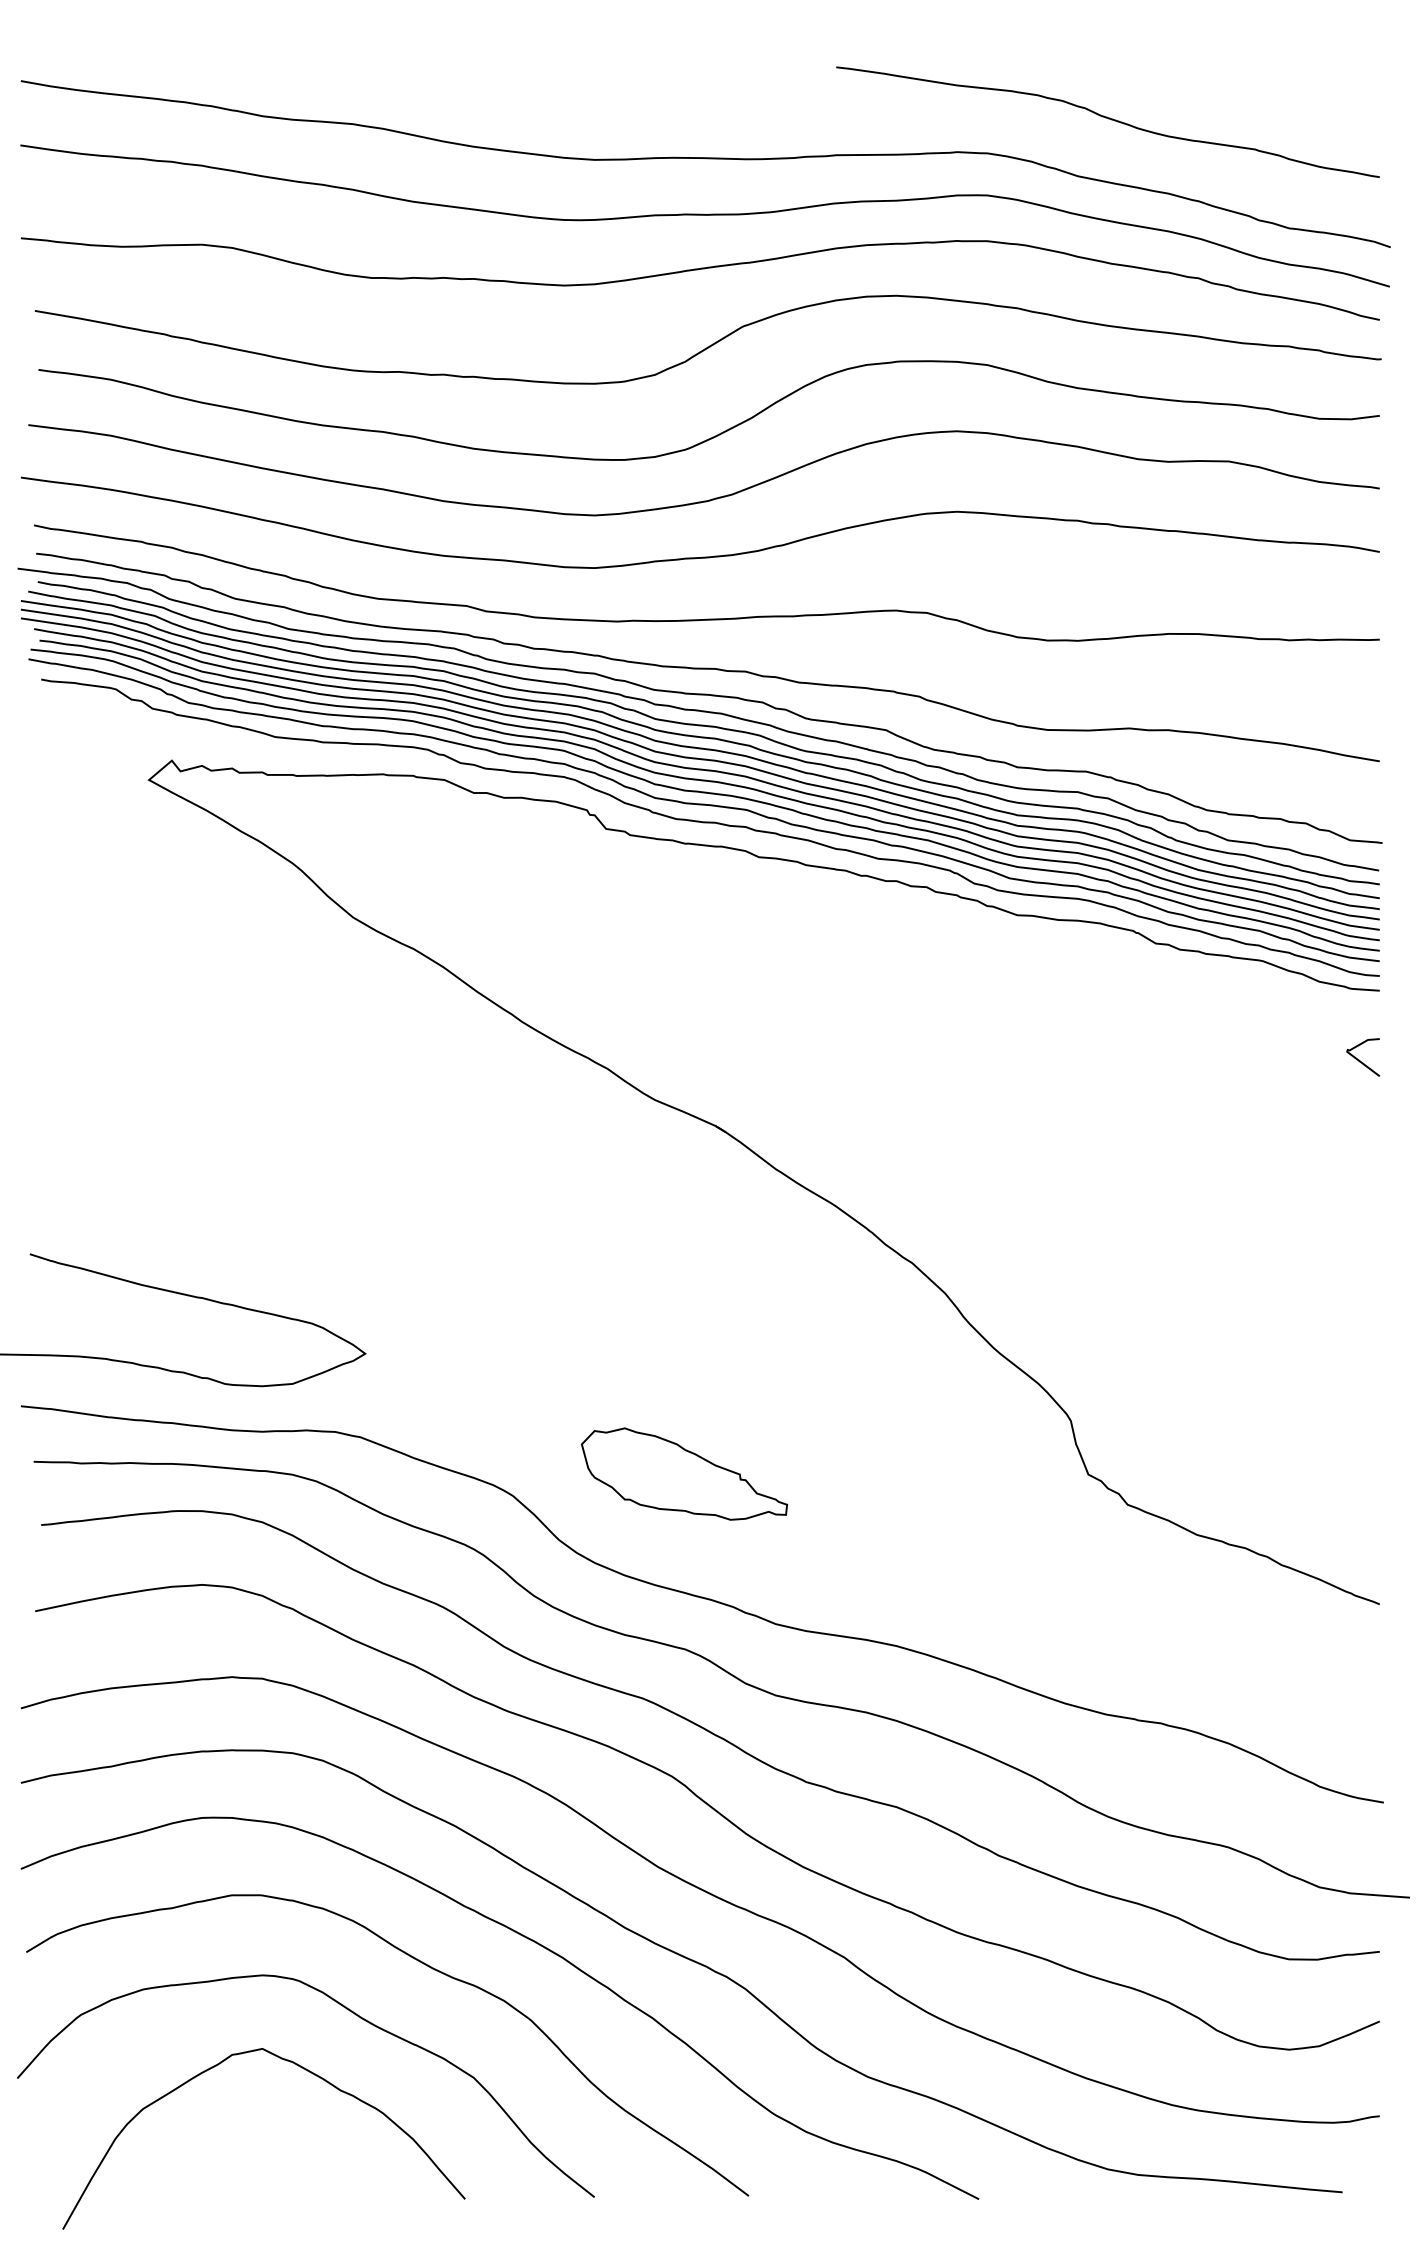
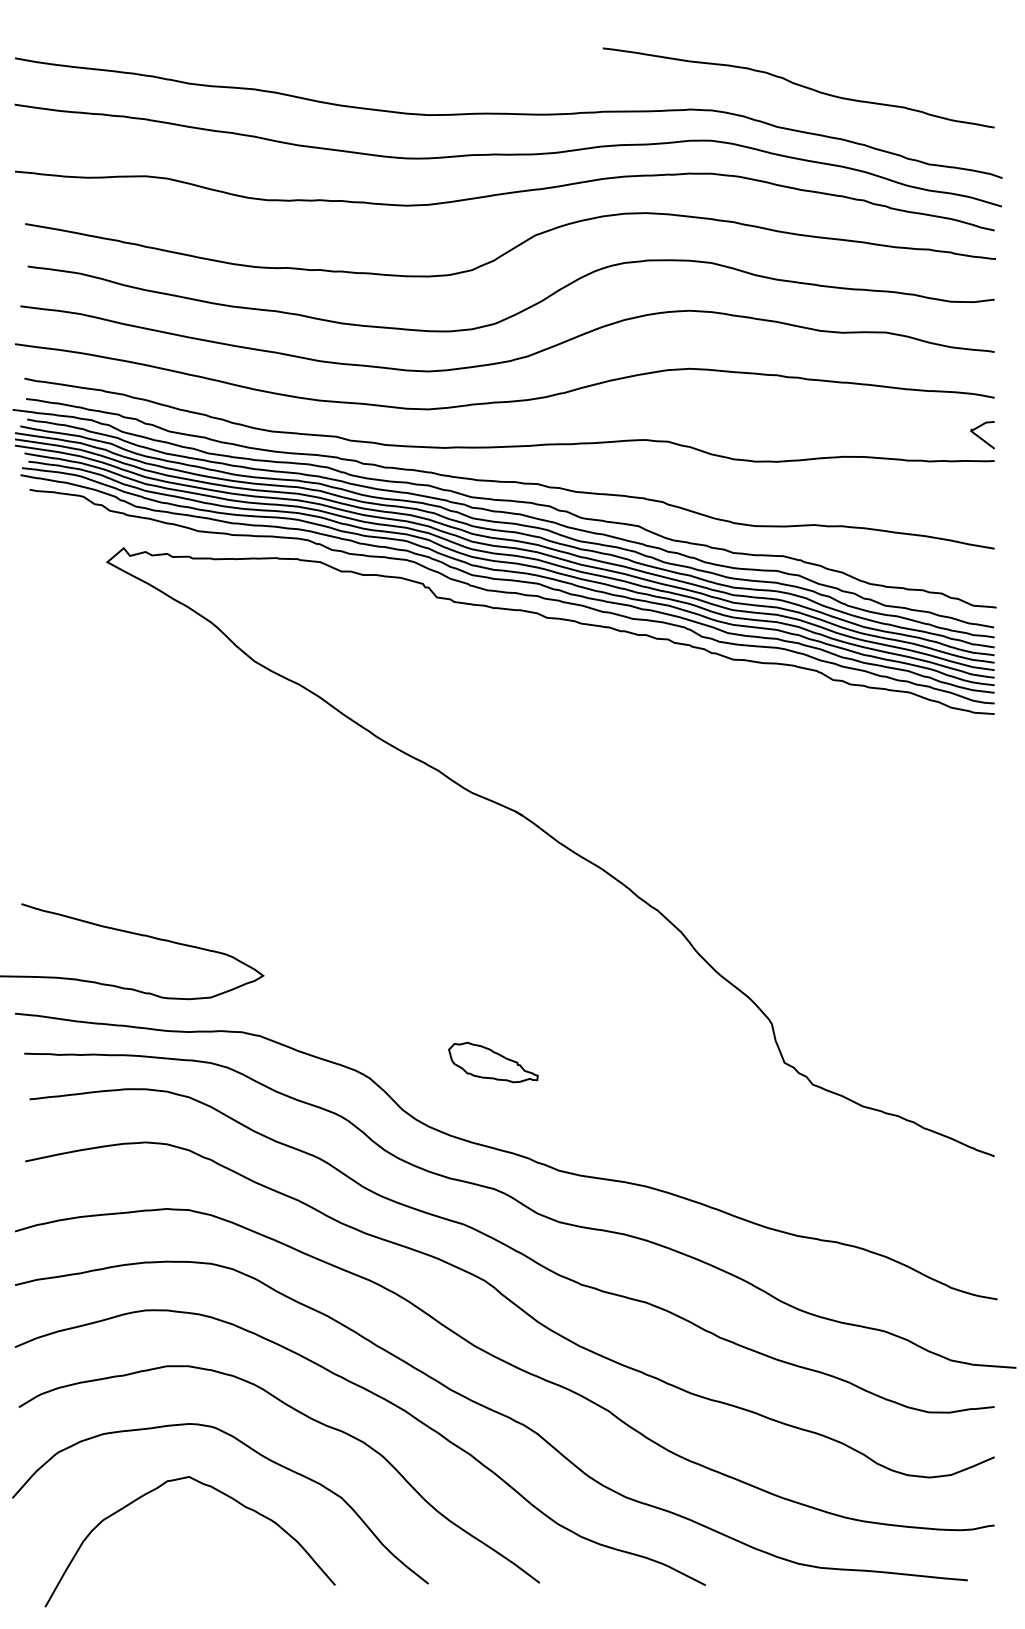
curve: (1360, 1059) -> (980, 436), moved
part: (684, 1474) -> (493, 1062), size x0.6

